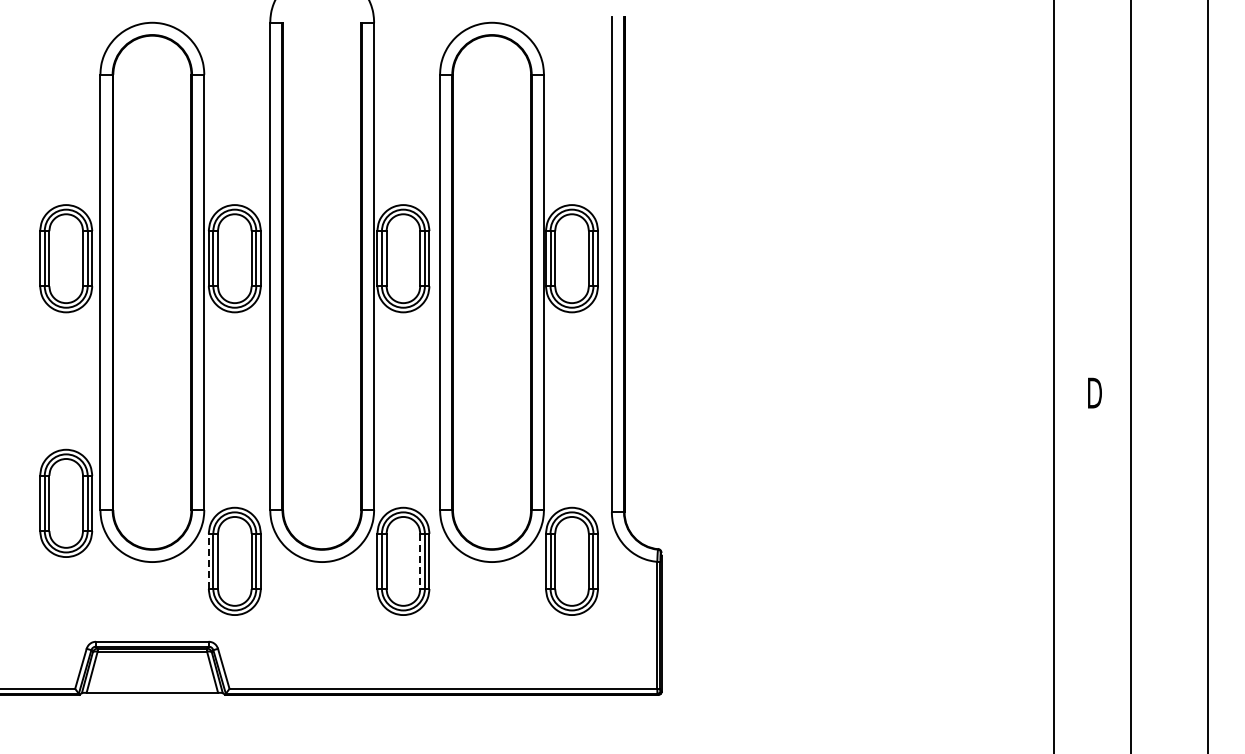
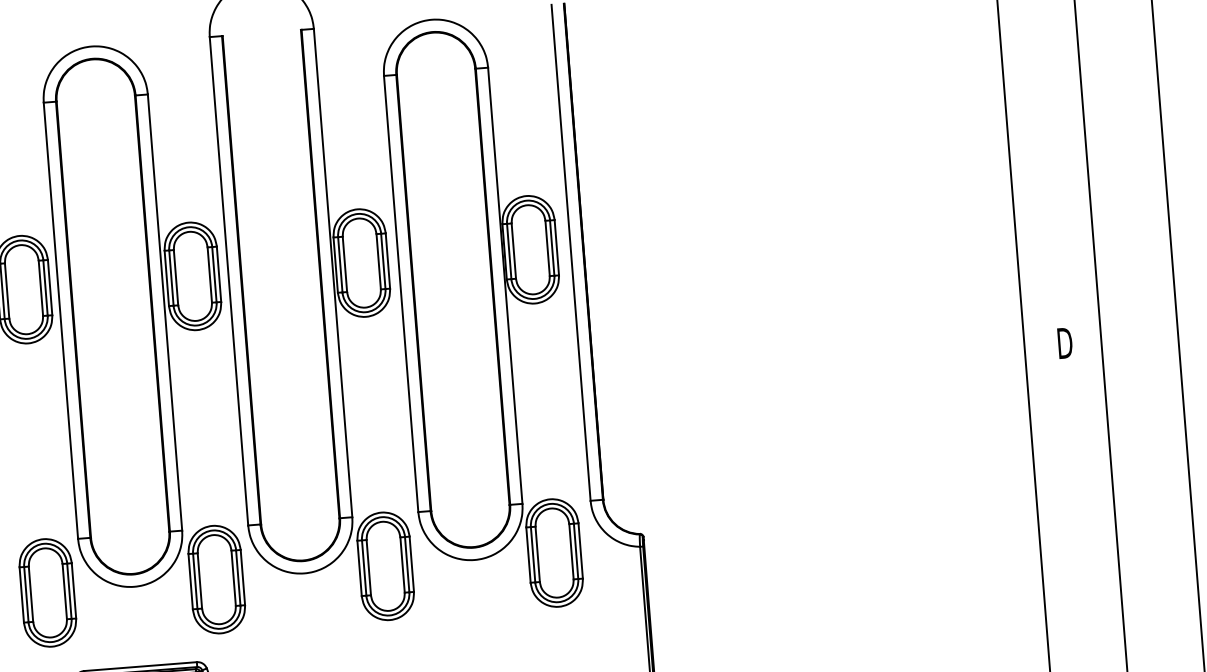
part: (66, 502) -> (48, 591), moved
line: (208, 561) -> (190, 581), dashed -> solid
line: (420, 561) -> (402, 565), dashed -> solid

